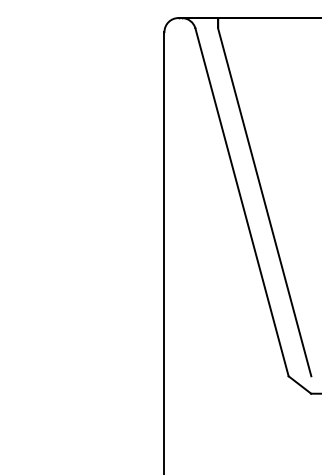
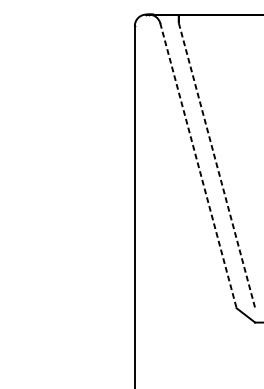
line: (242, 202) -> (198, 165), solid -> dashed
line: (264, 202) -> (216, 165), solid -> dashed

